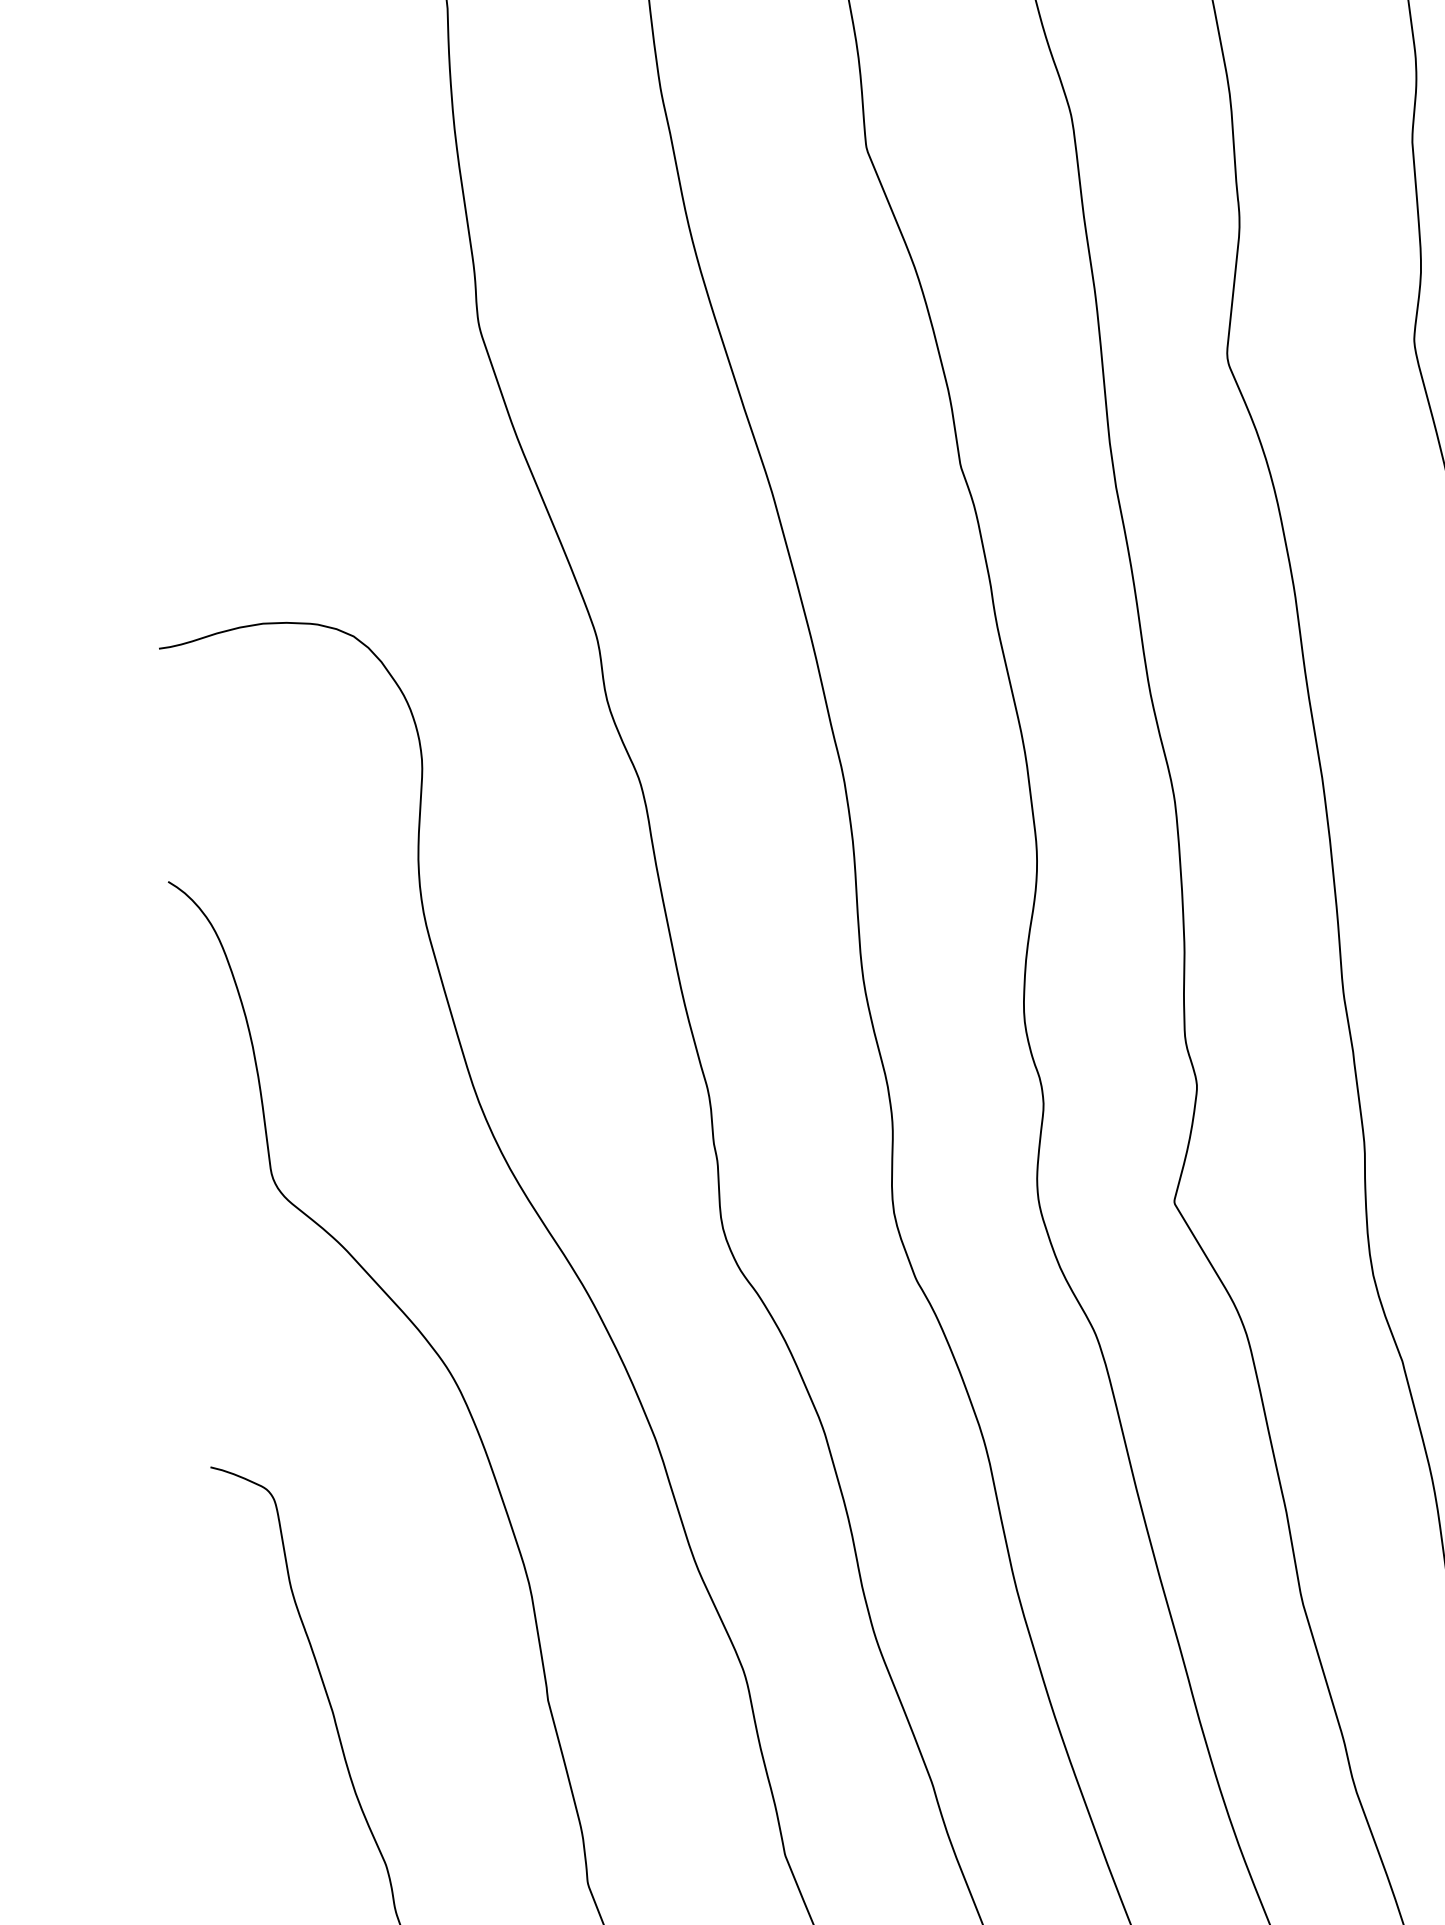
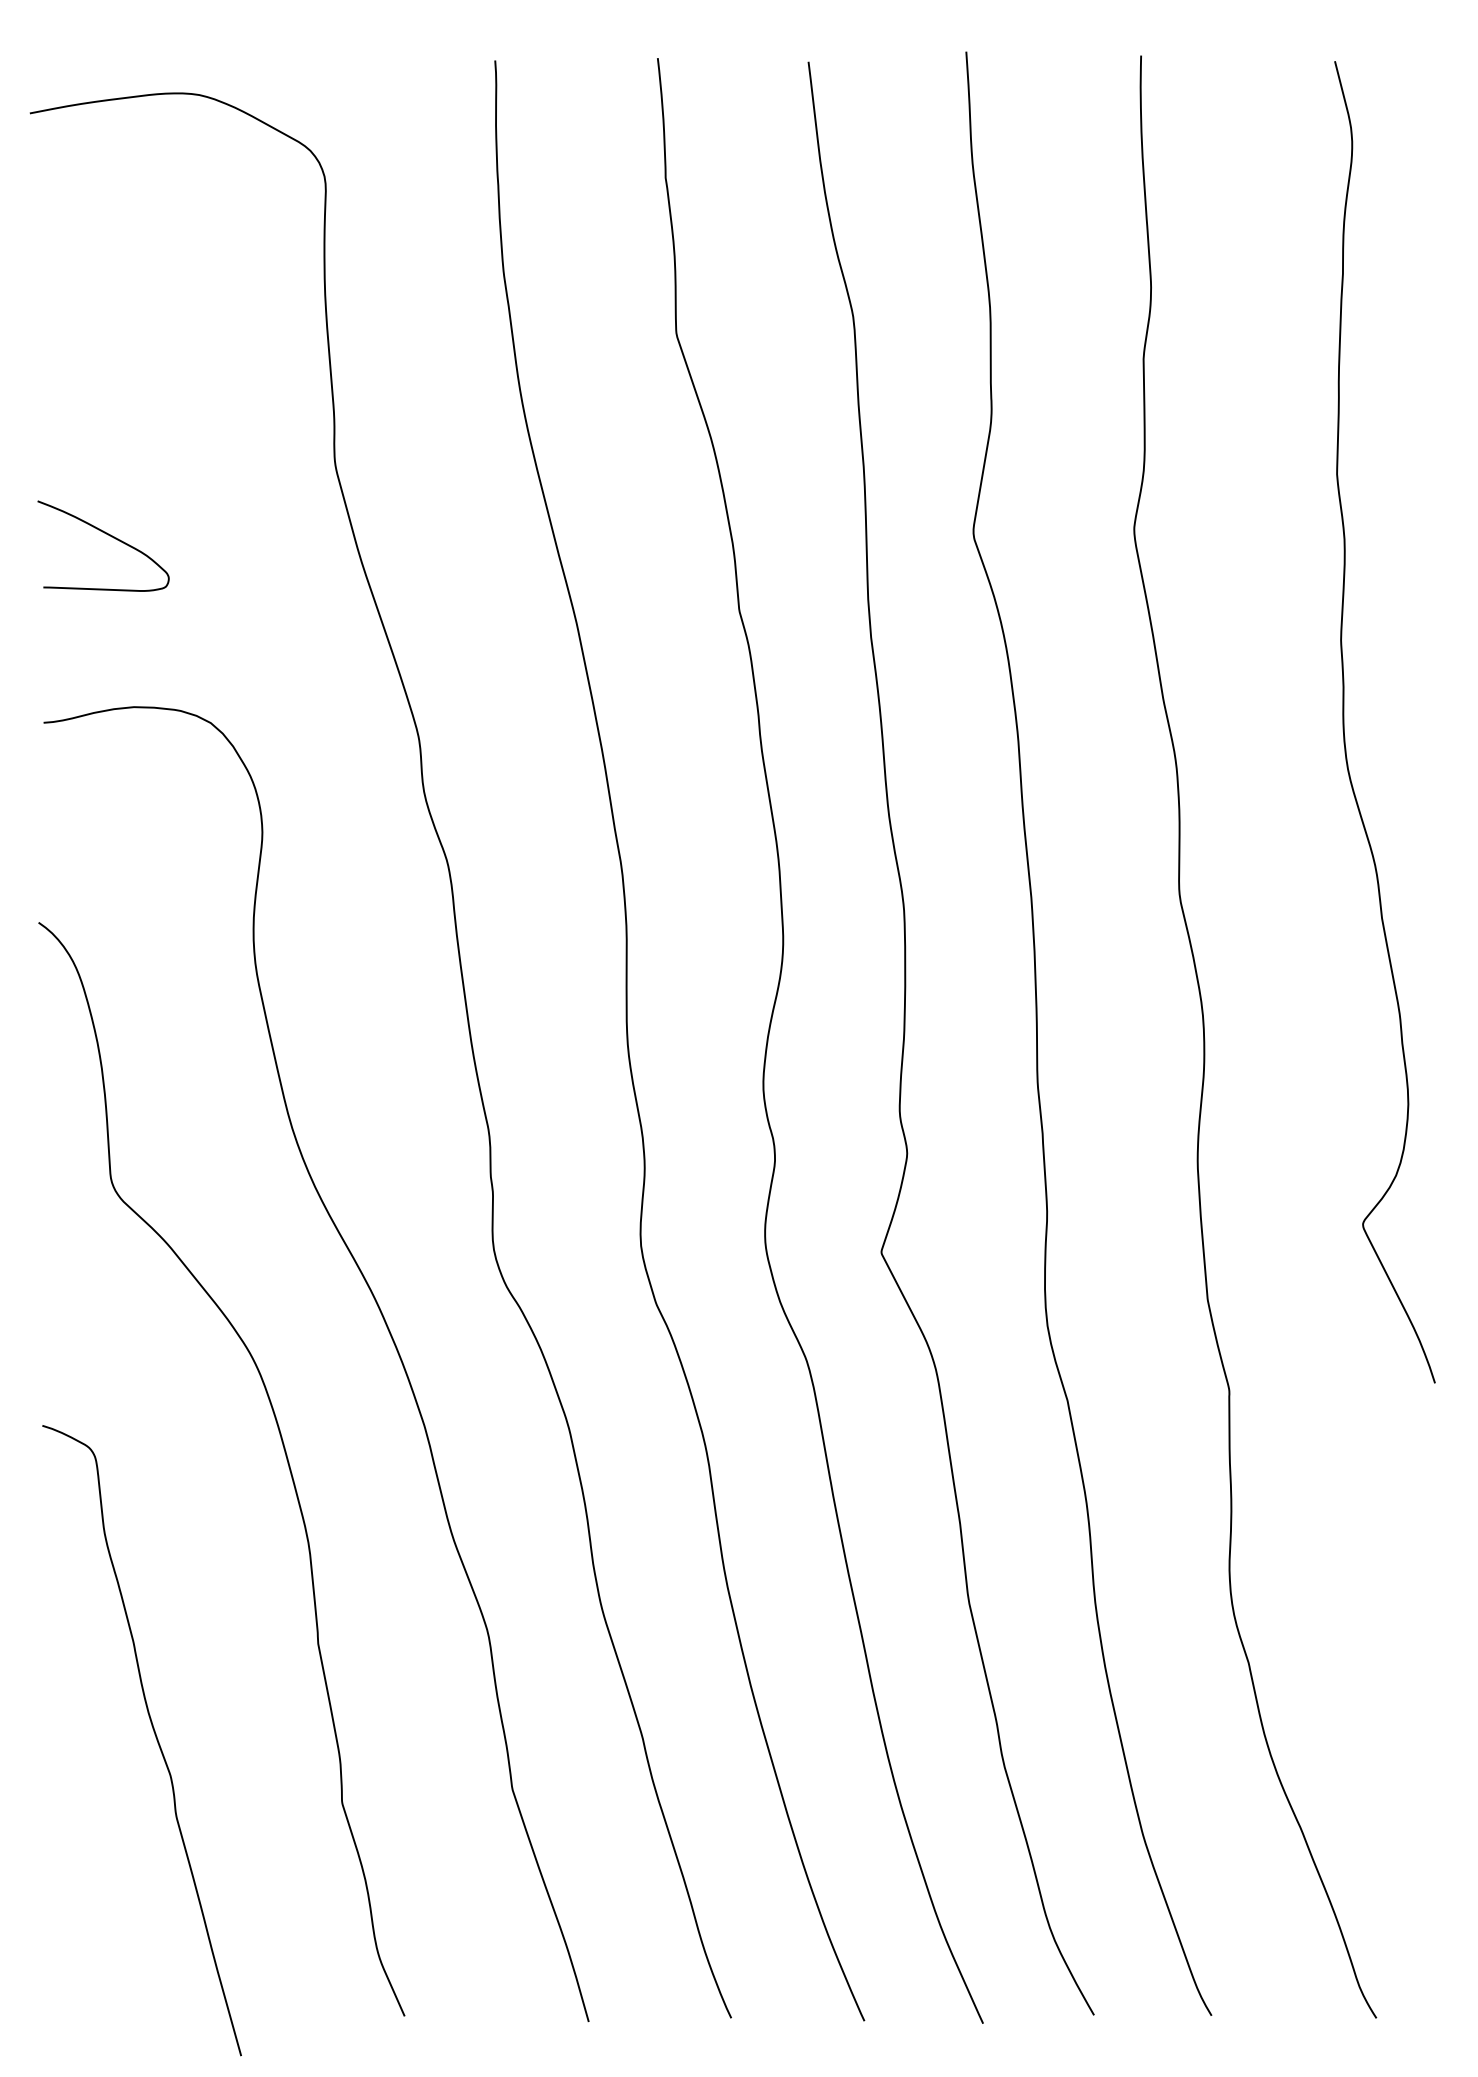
curve: (221, 426) -> (109, 536), added

